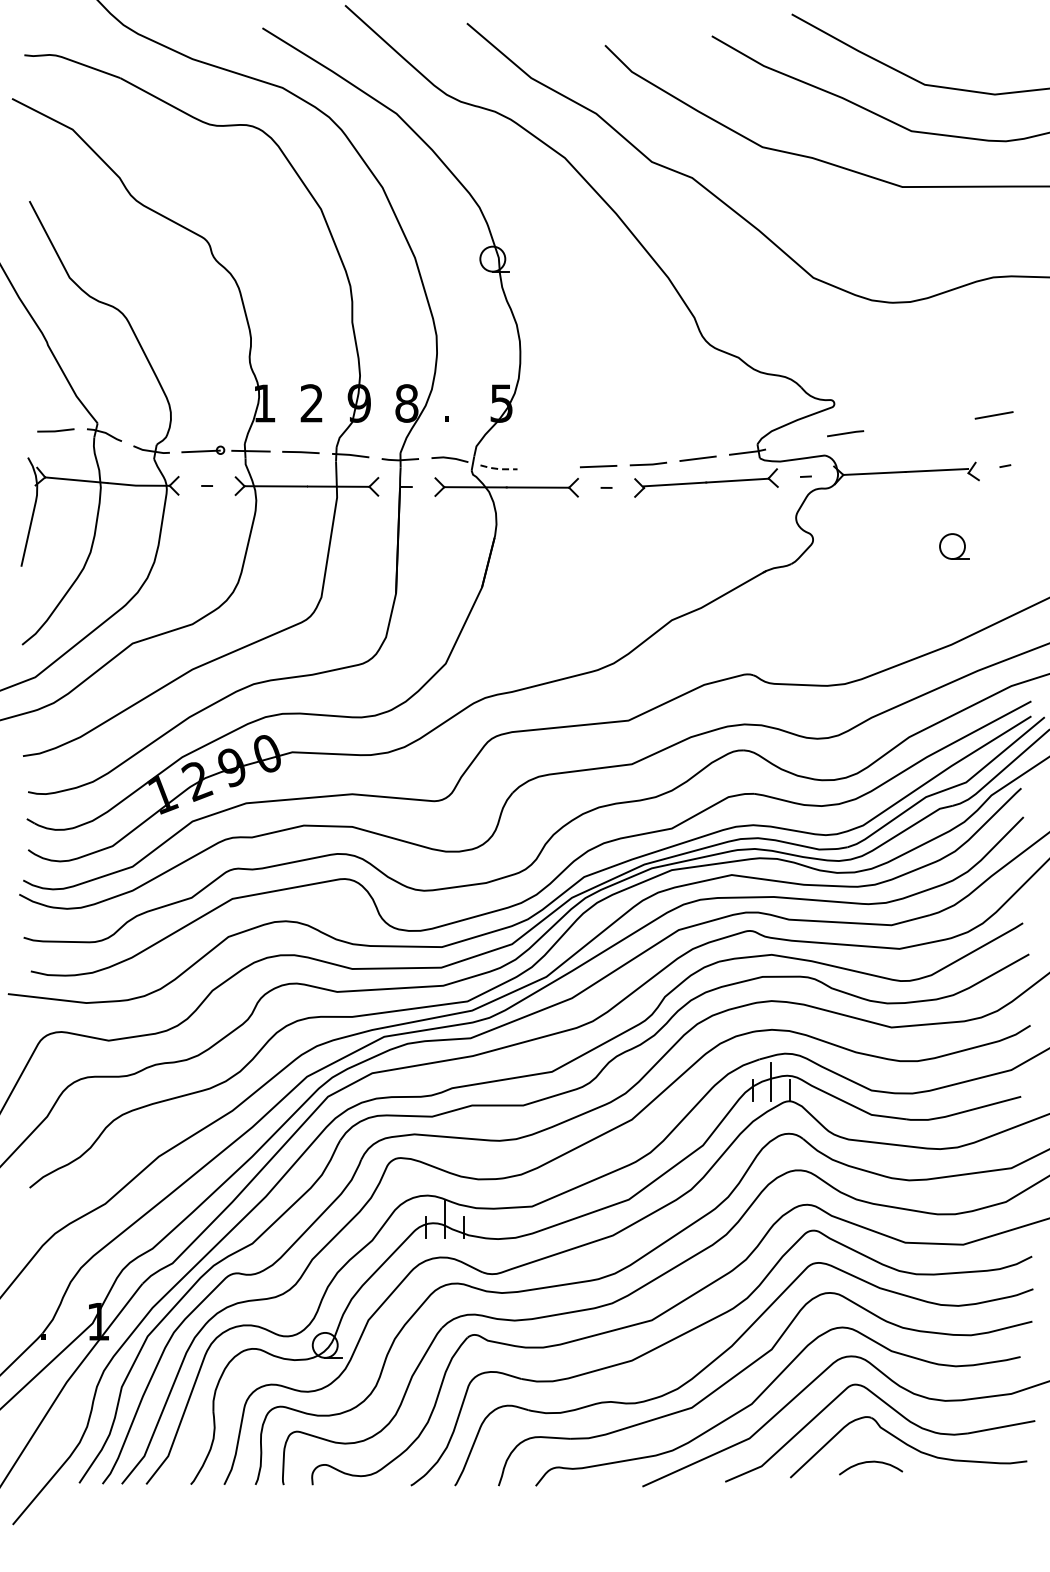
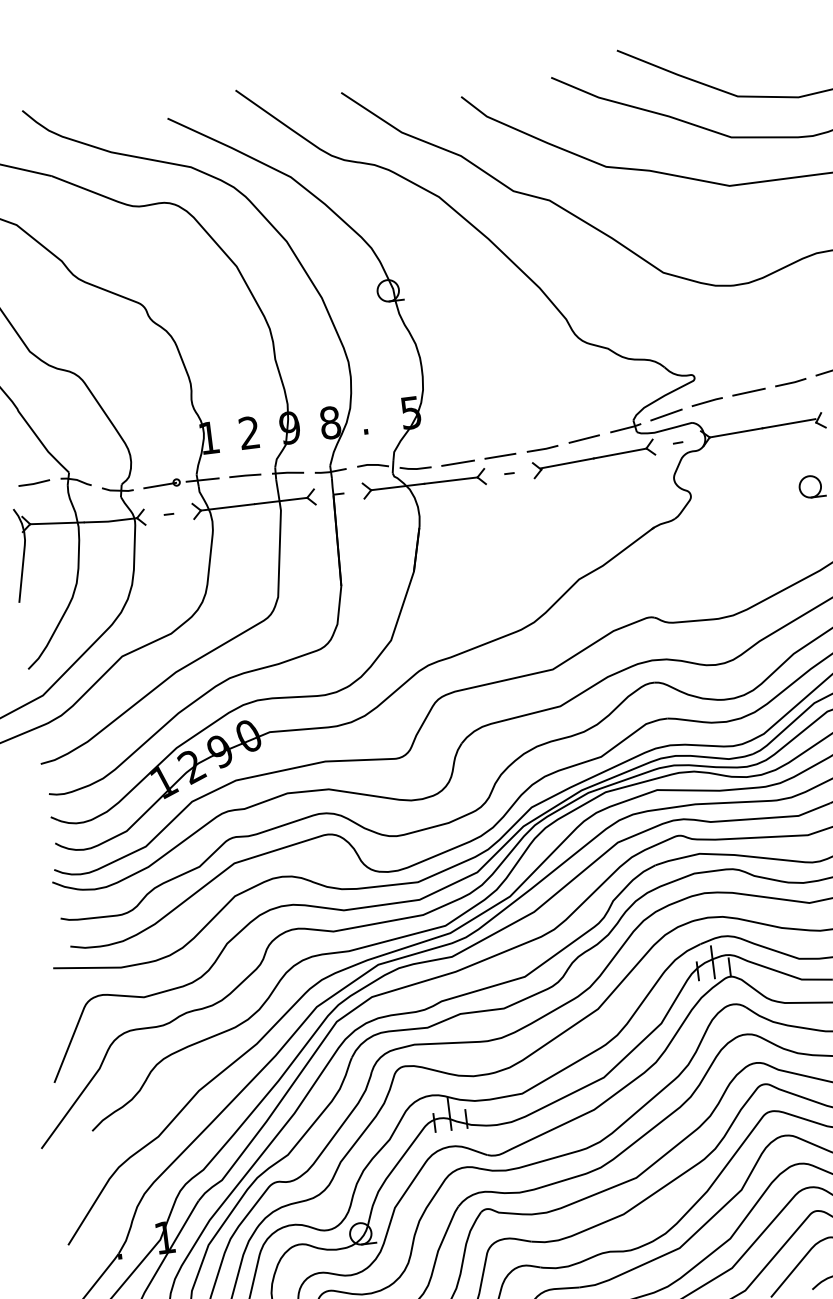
line: (944, 423) -> (790, 382), added
line: (894, 427) -> (748, 391), added
line: (796, 442) -> (666, 414), added
line: (548, 468) -> (457, 463), added
line: (499, 469) -> (416, 469), dashed -> solid

